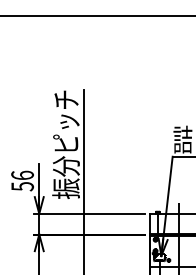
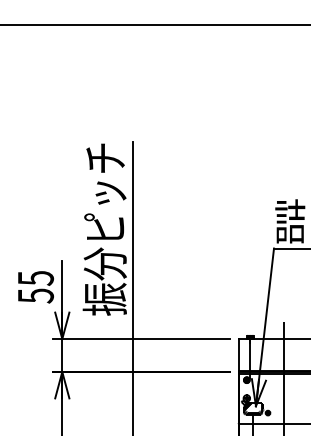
text: (22, 175) -> (35, 278), 56 -> 55

